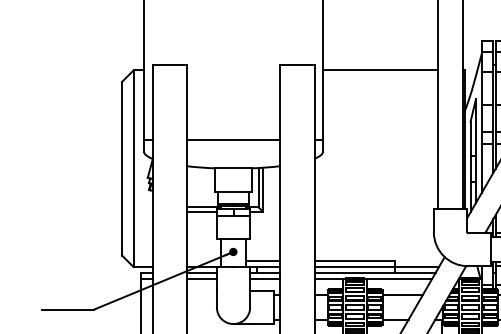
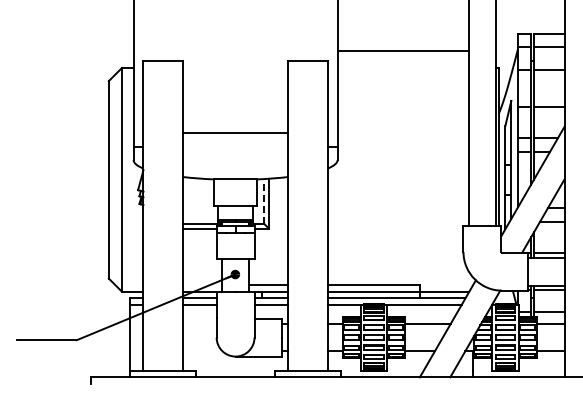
line: (380, 69) -> (402, 50), moved
line: (233, 139) -> (235, 132), moved
line: (258, 186) -> (264, 200), solid -> dashed

